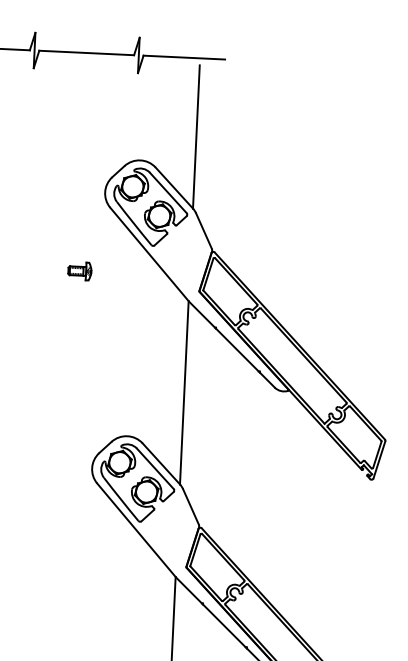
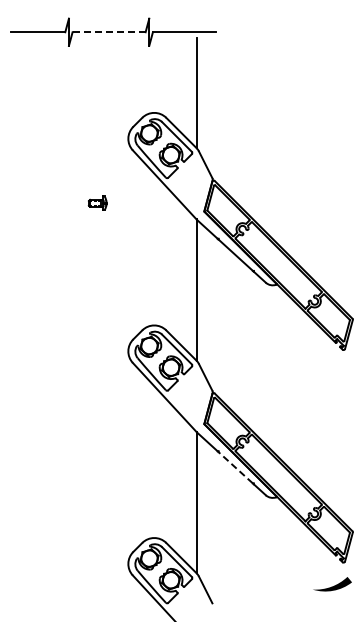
line: (87, 53) -> (109, 32), solid -> dashed
part: (79, 270) -> (97, 202), moved
line: (224, 625) -> (235, 467), solid -> dashed

